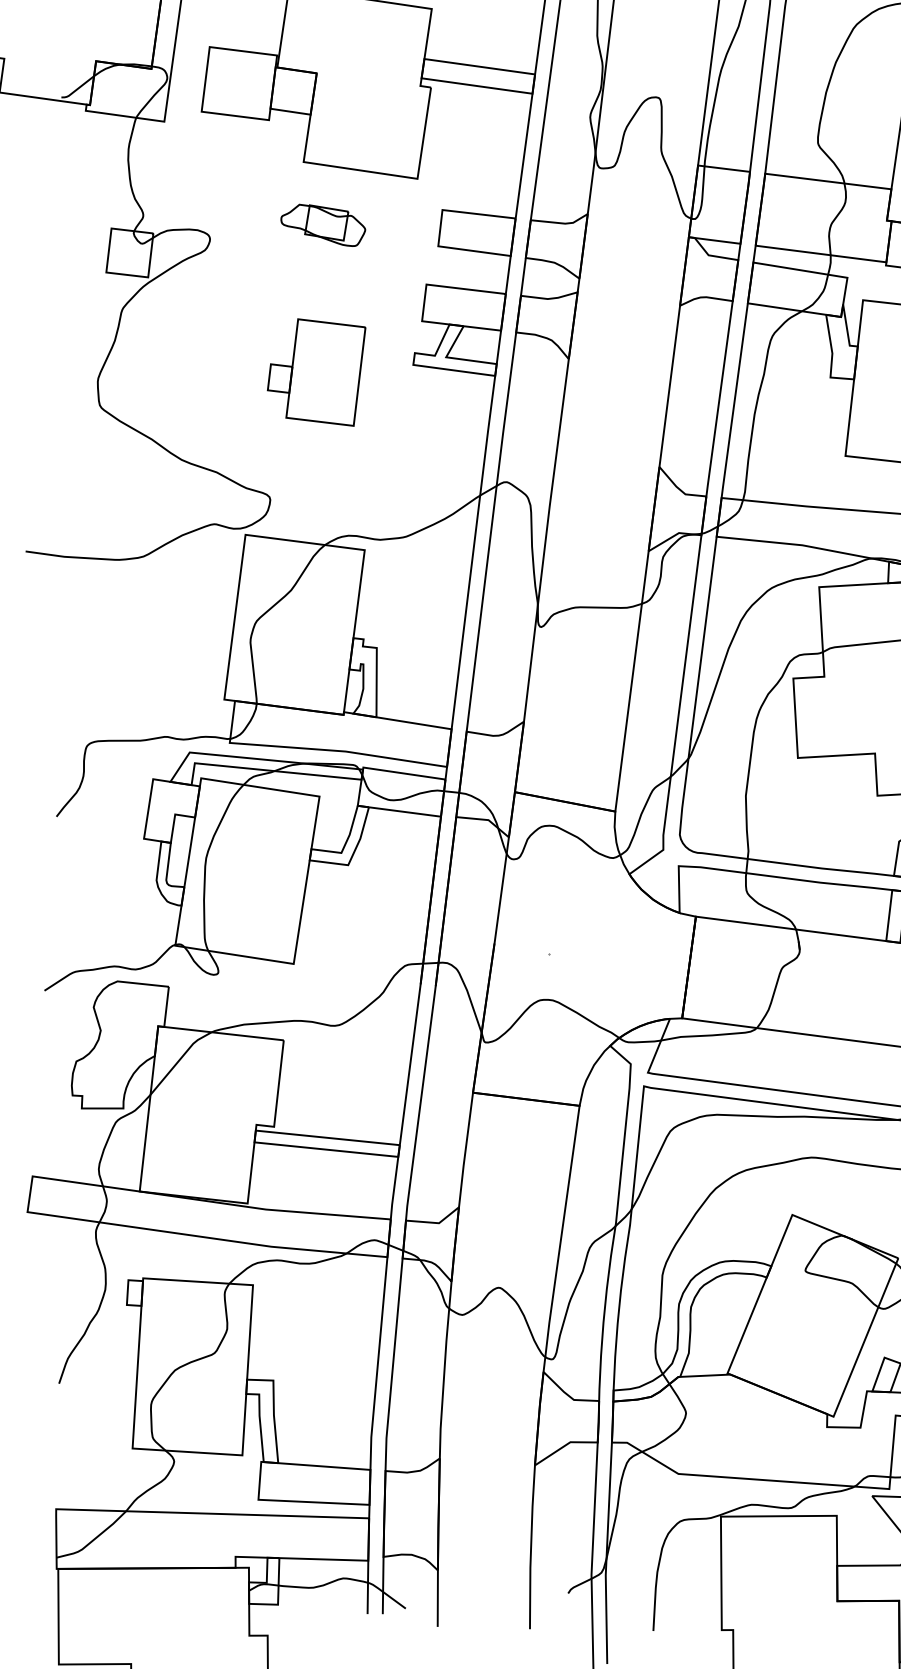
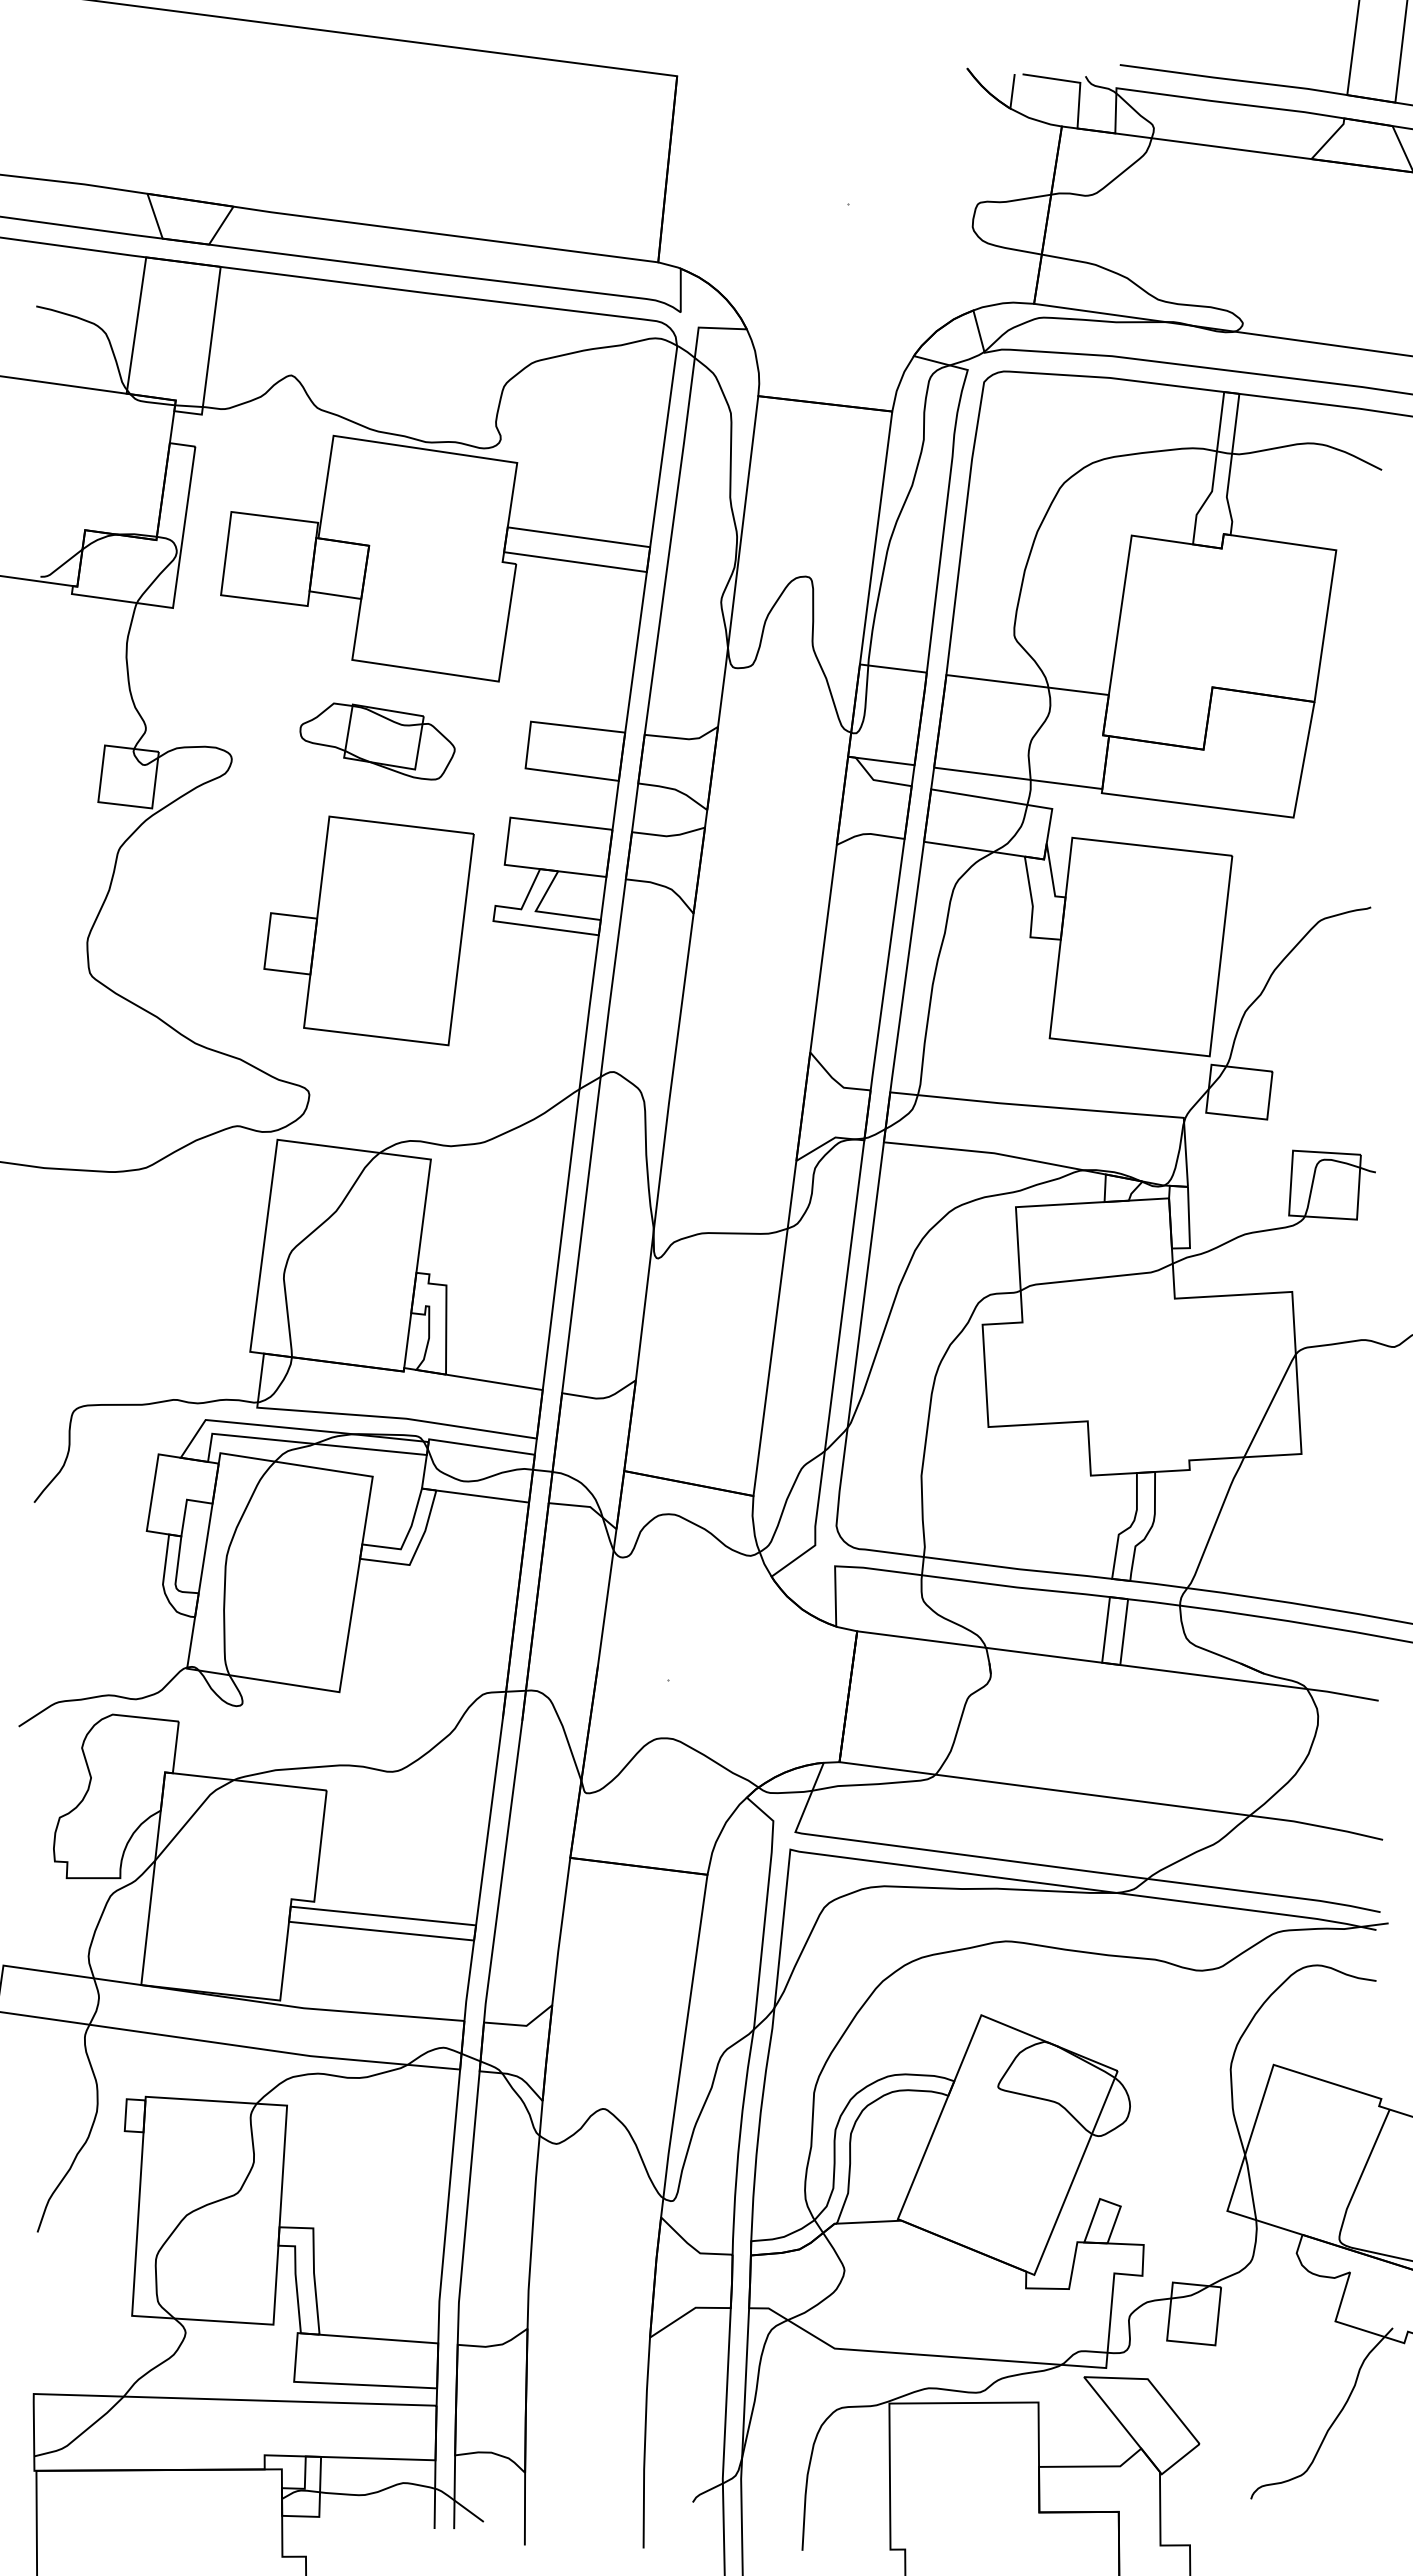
part: (323, 225) -> (377, 741), size x1.43
part: (316, 372) -> (368, 930), size x1.67

